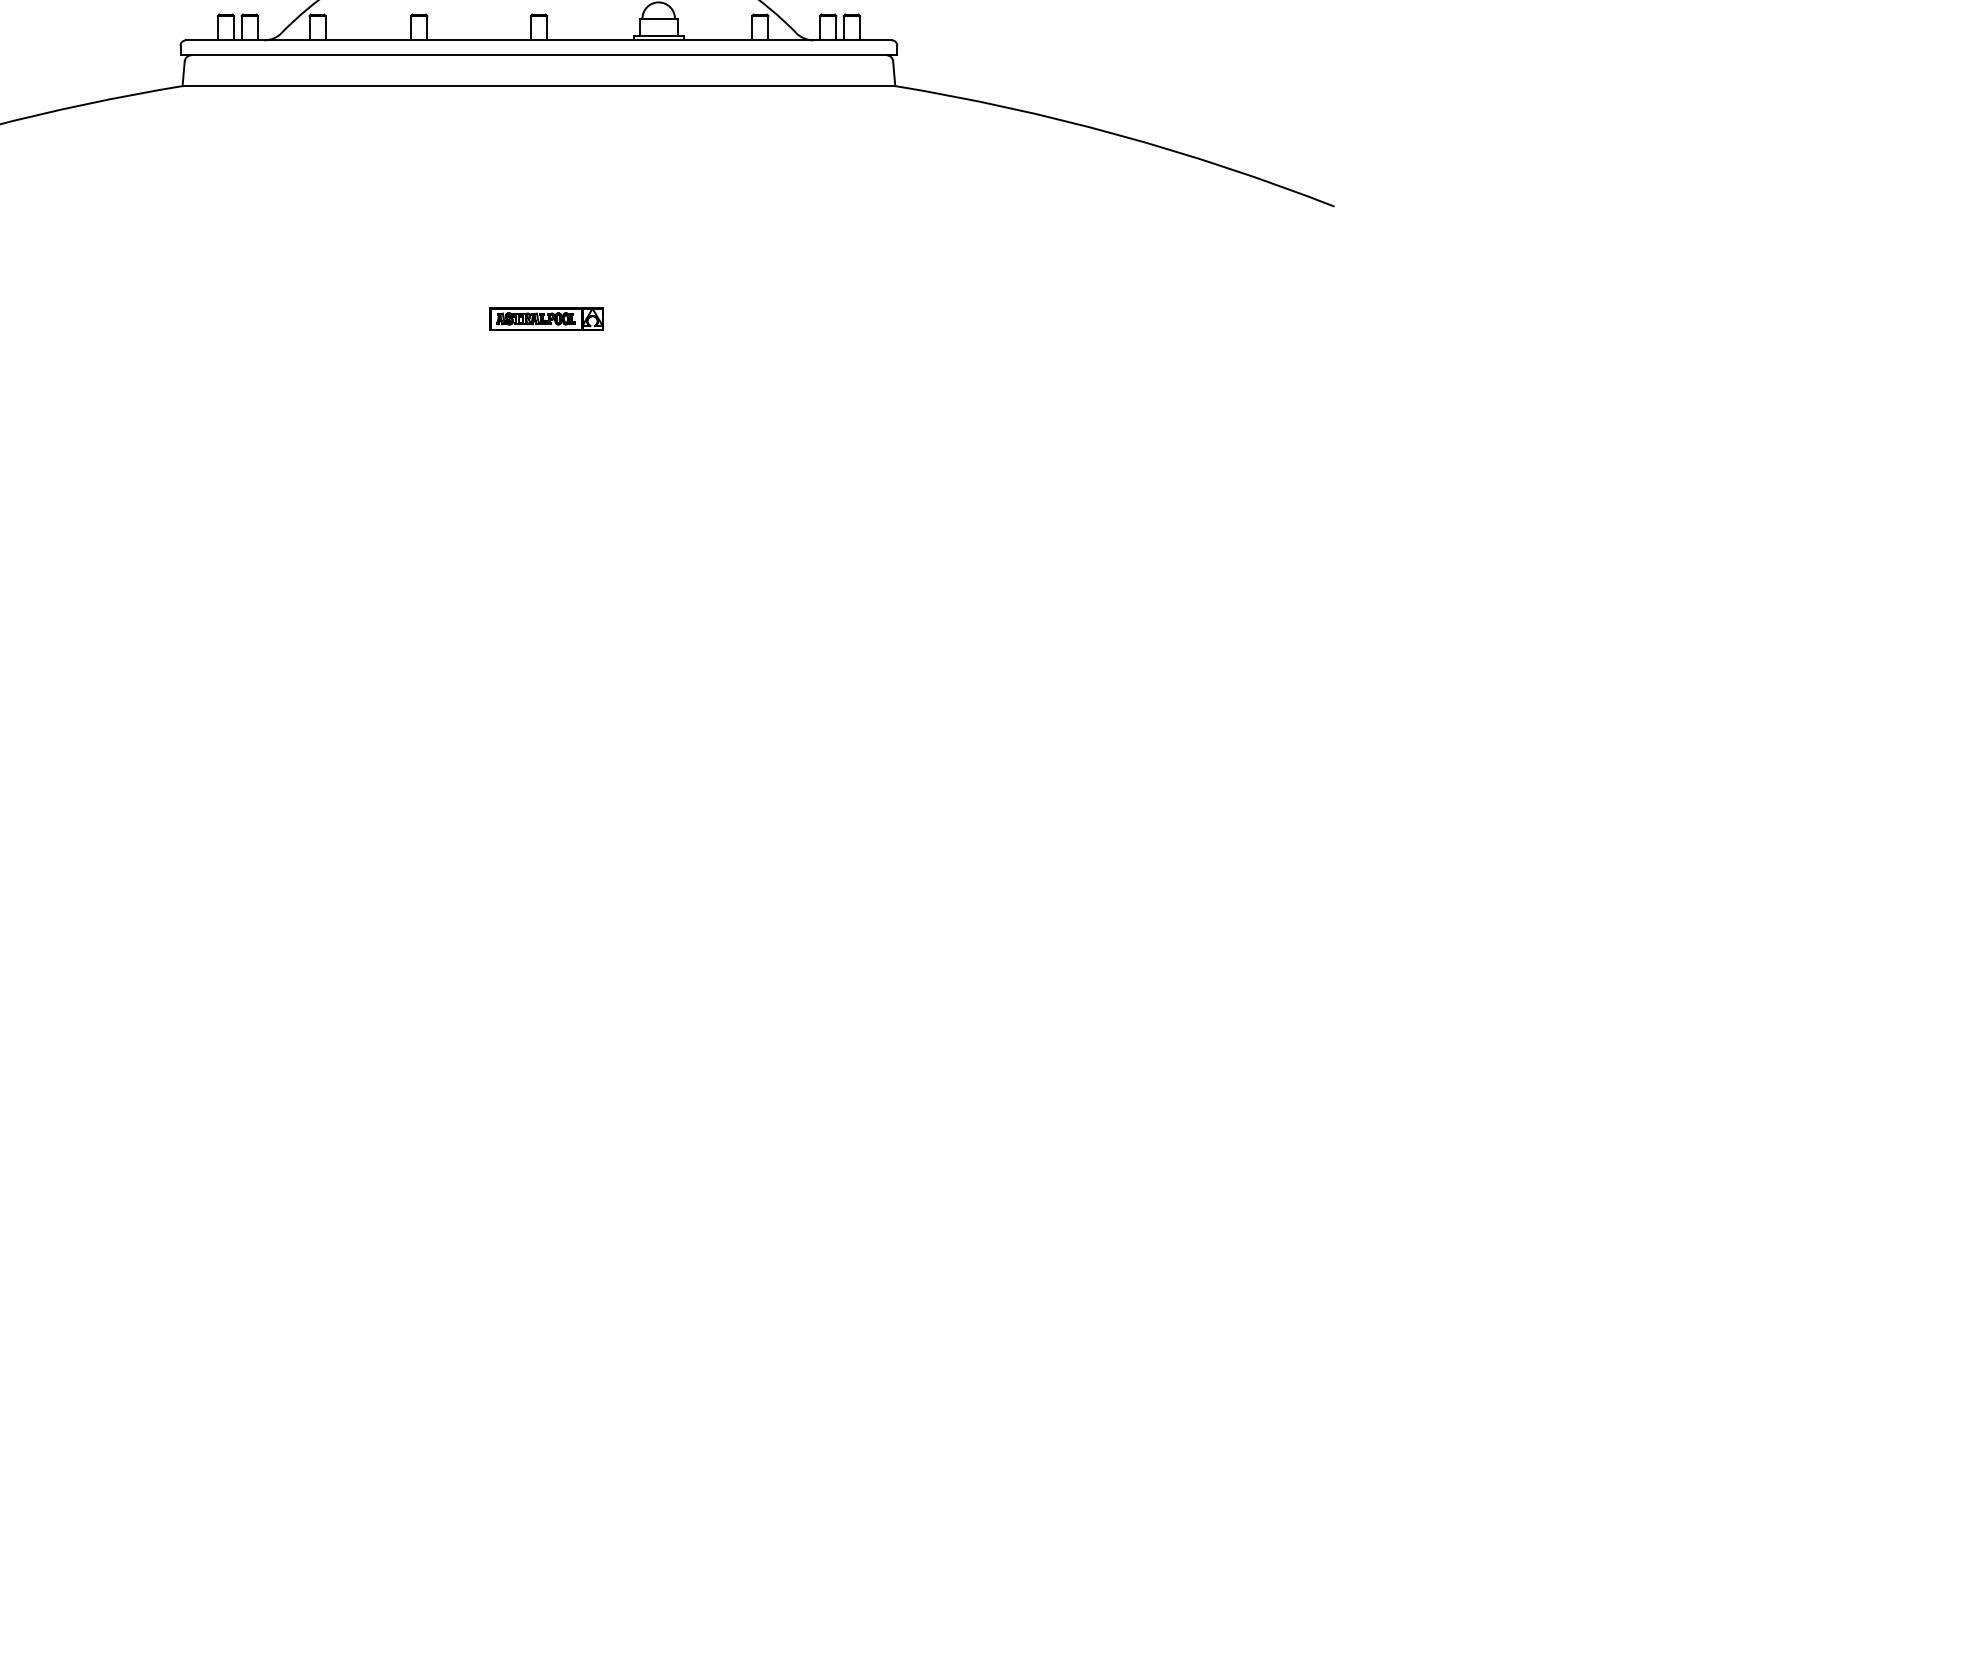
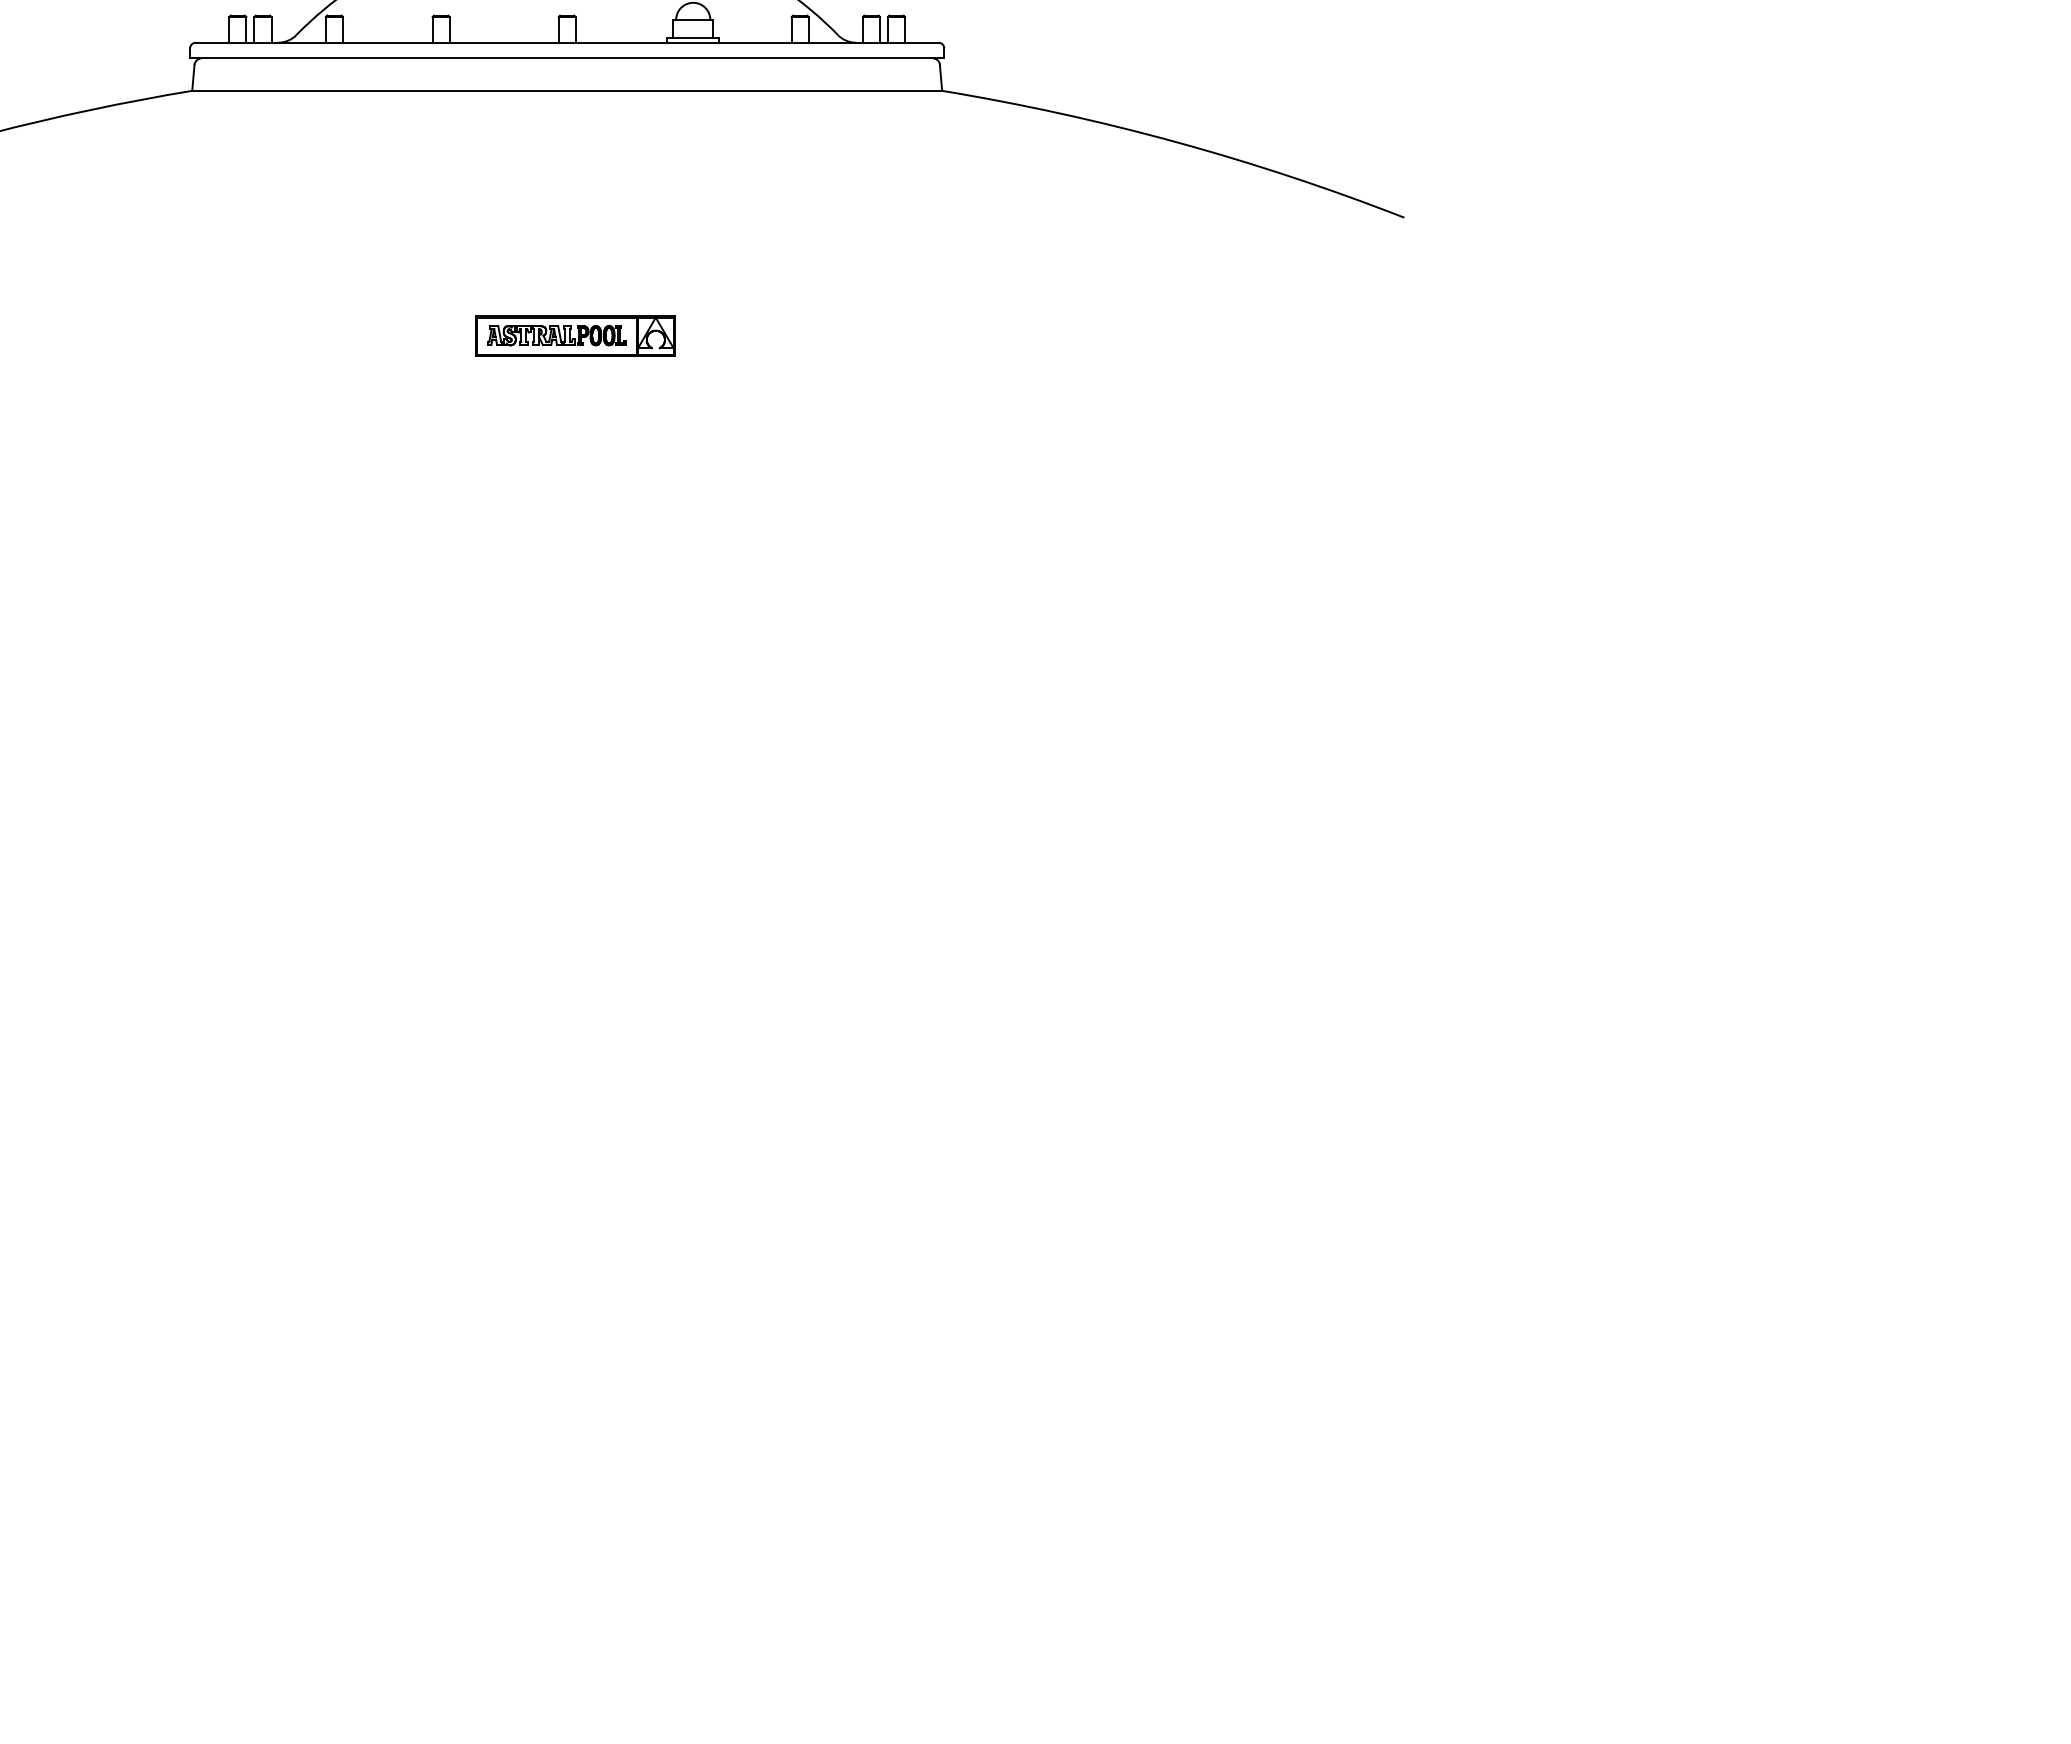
part: (546, 318) -> (575, 335), size x1.67

